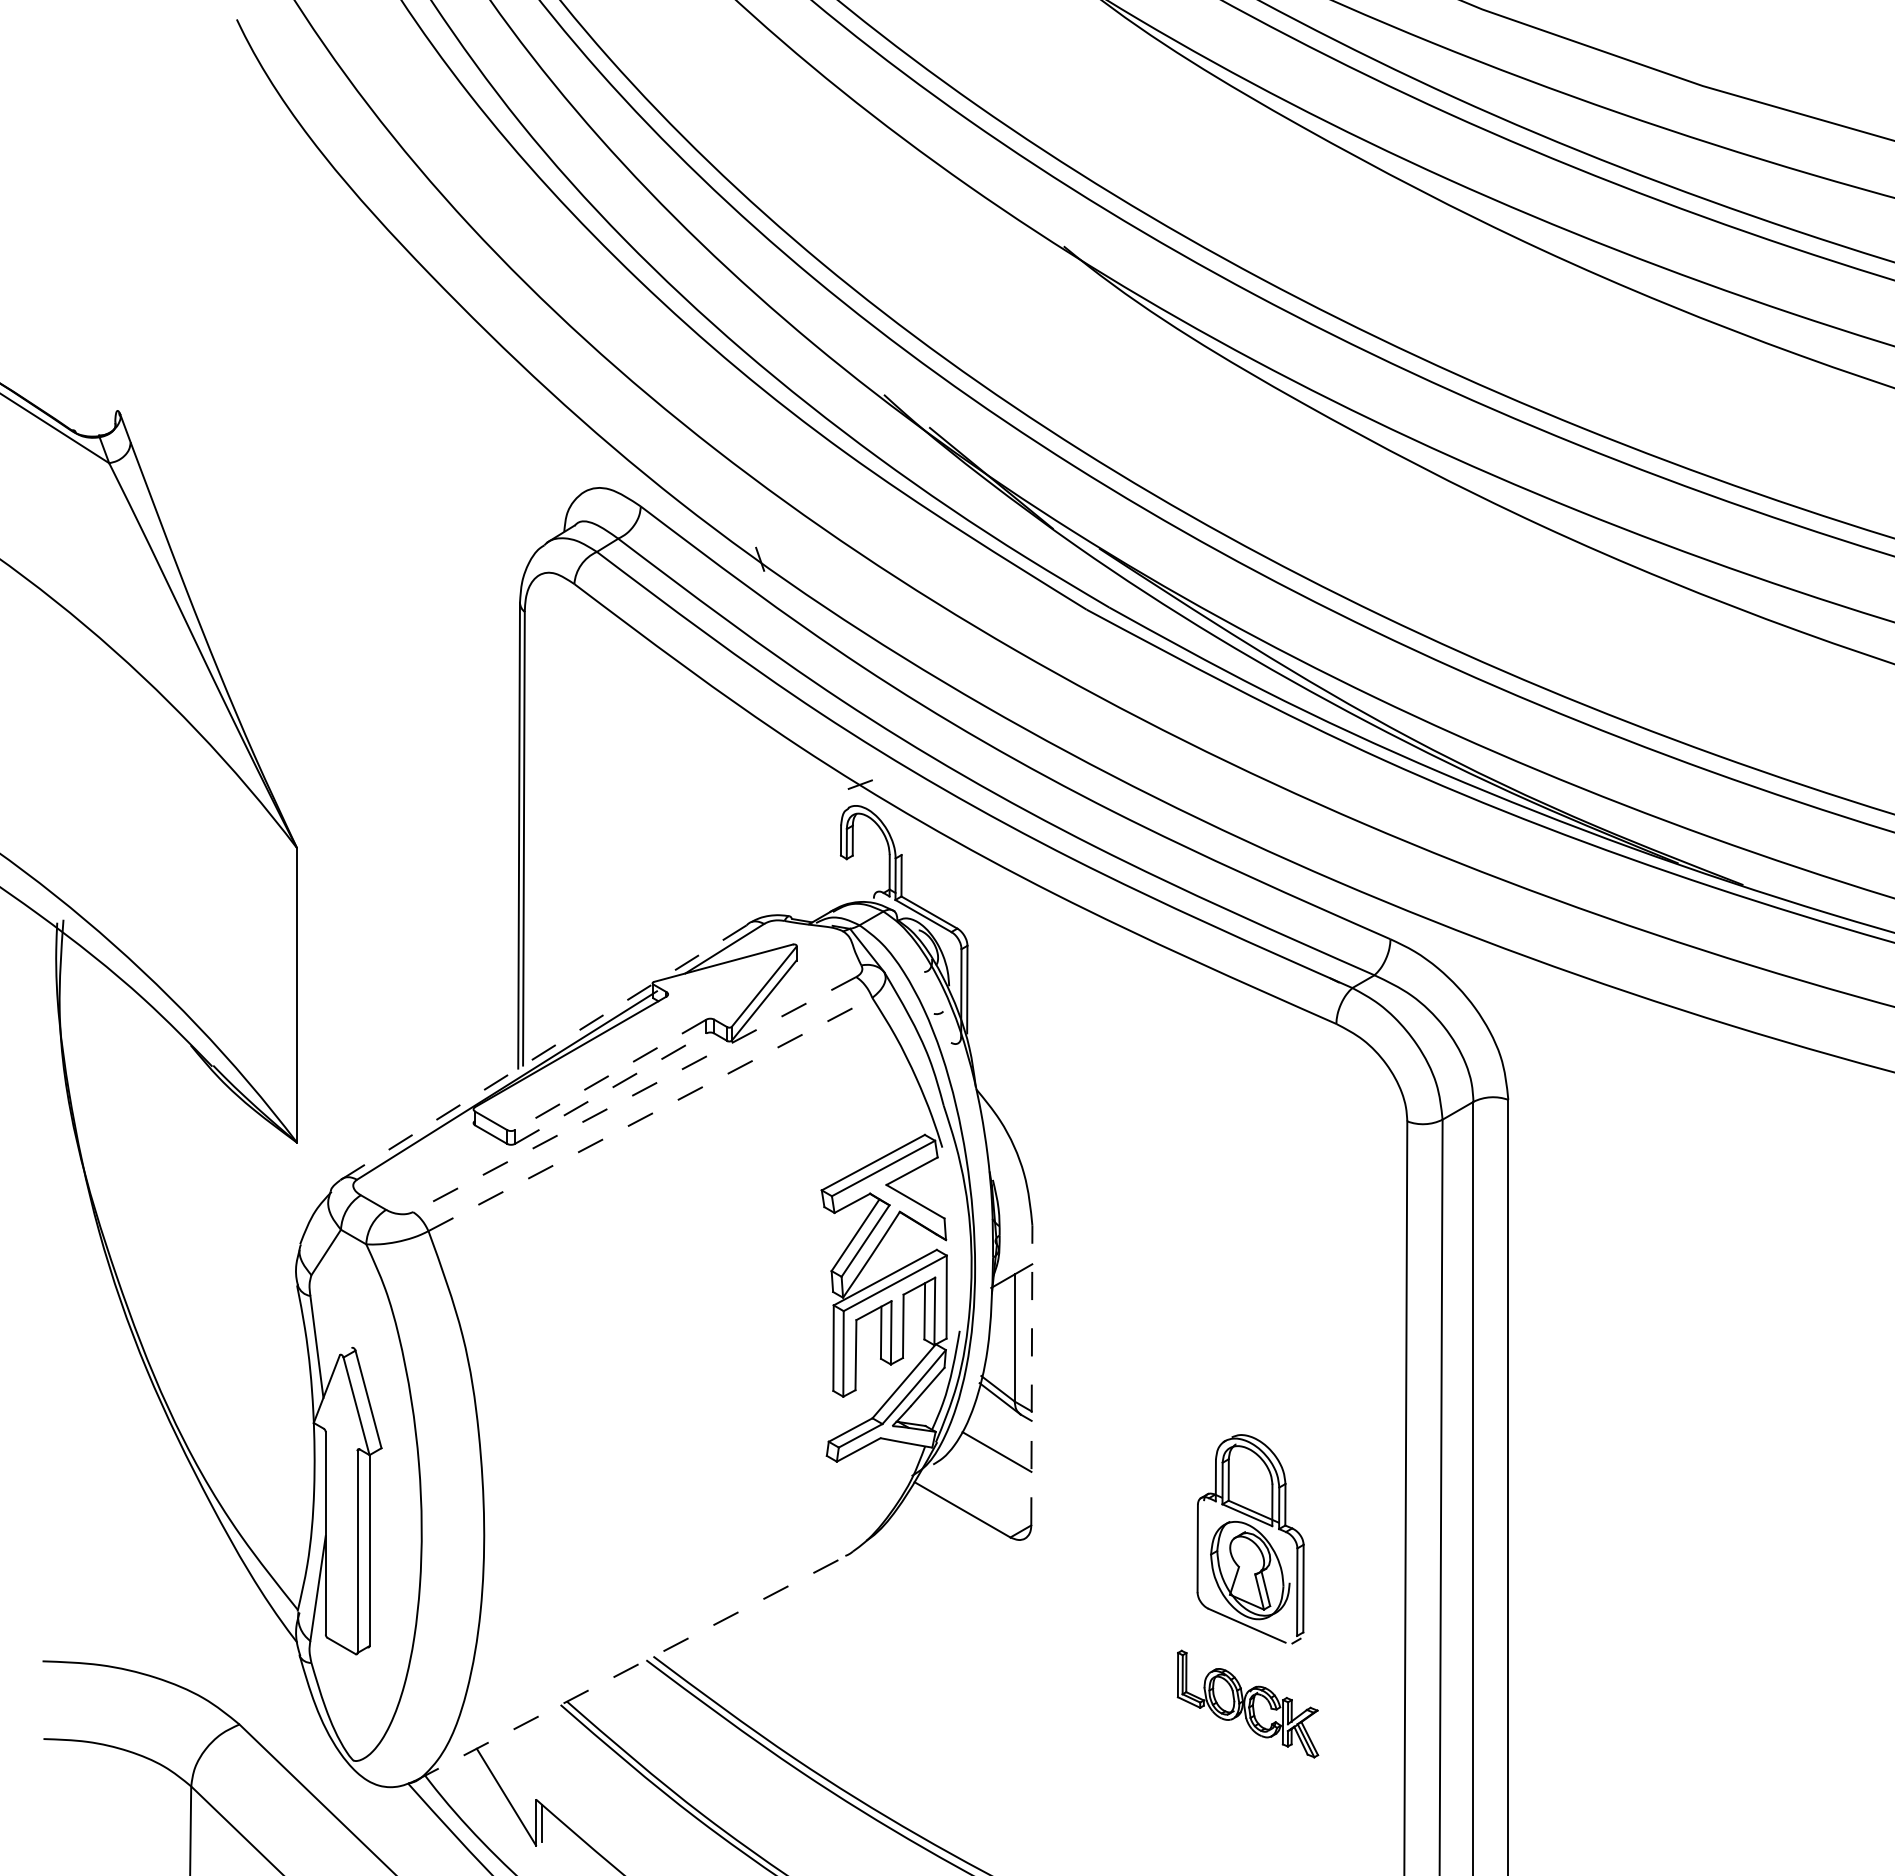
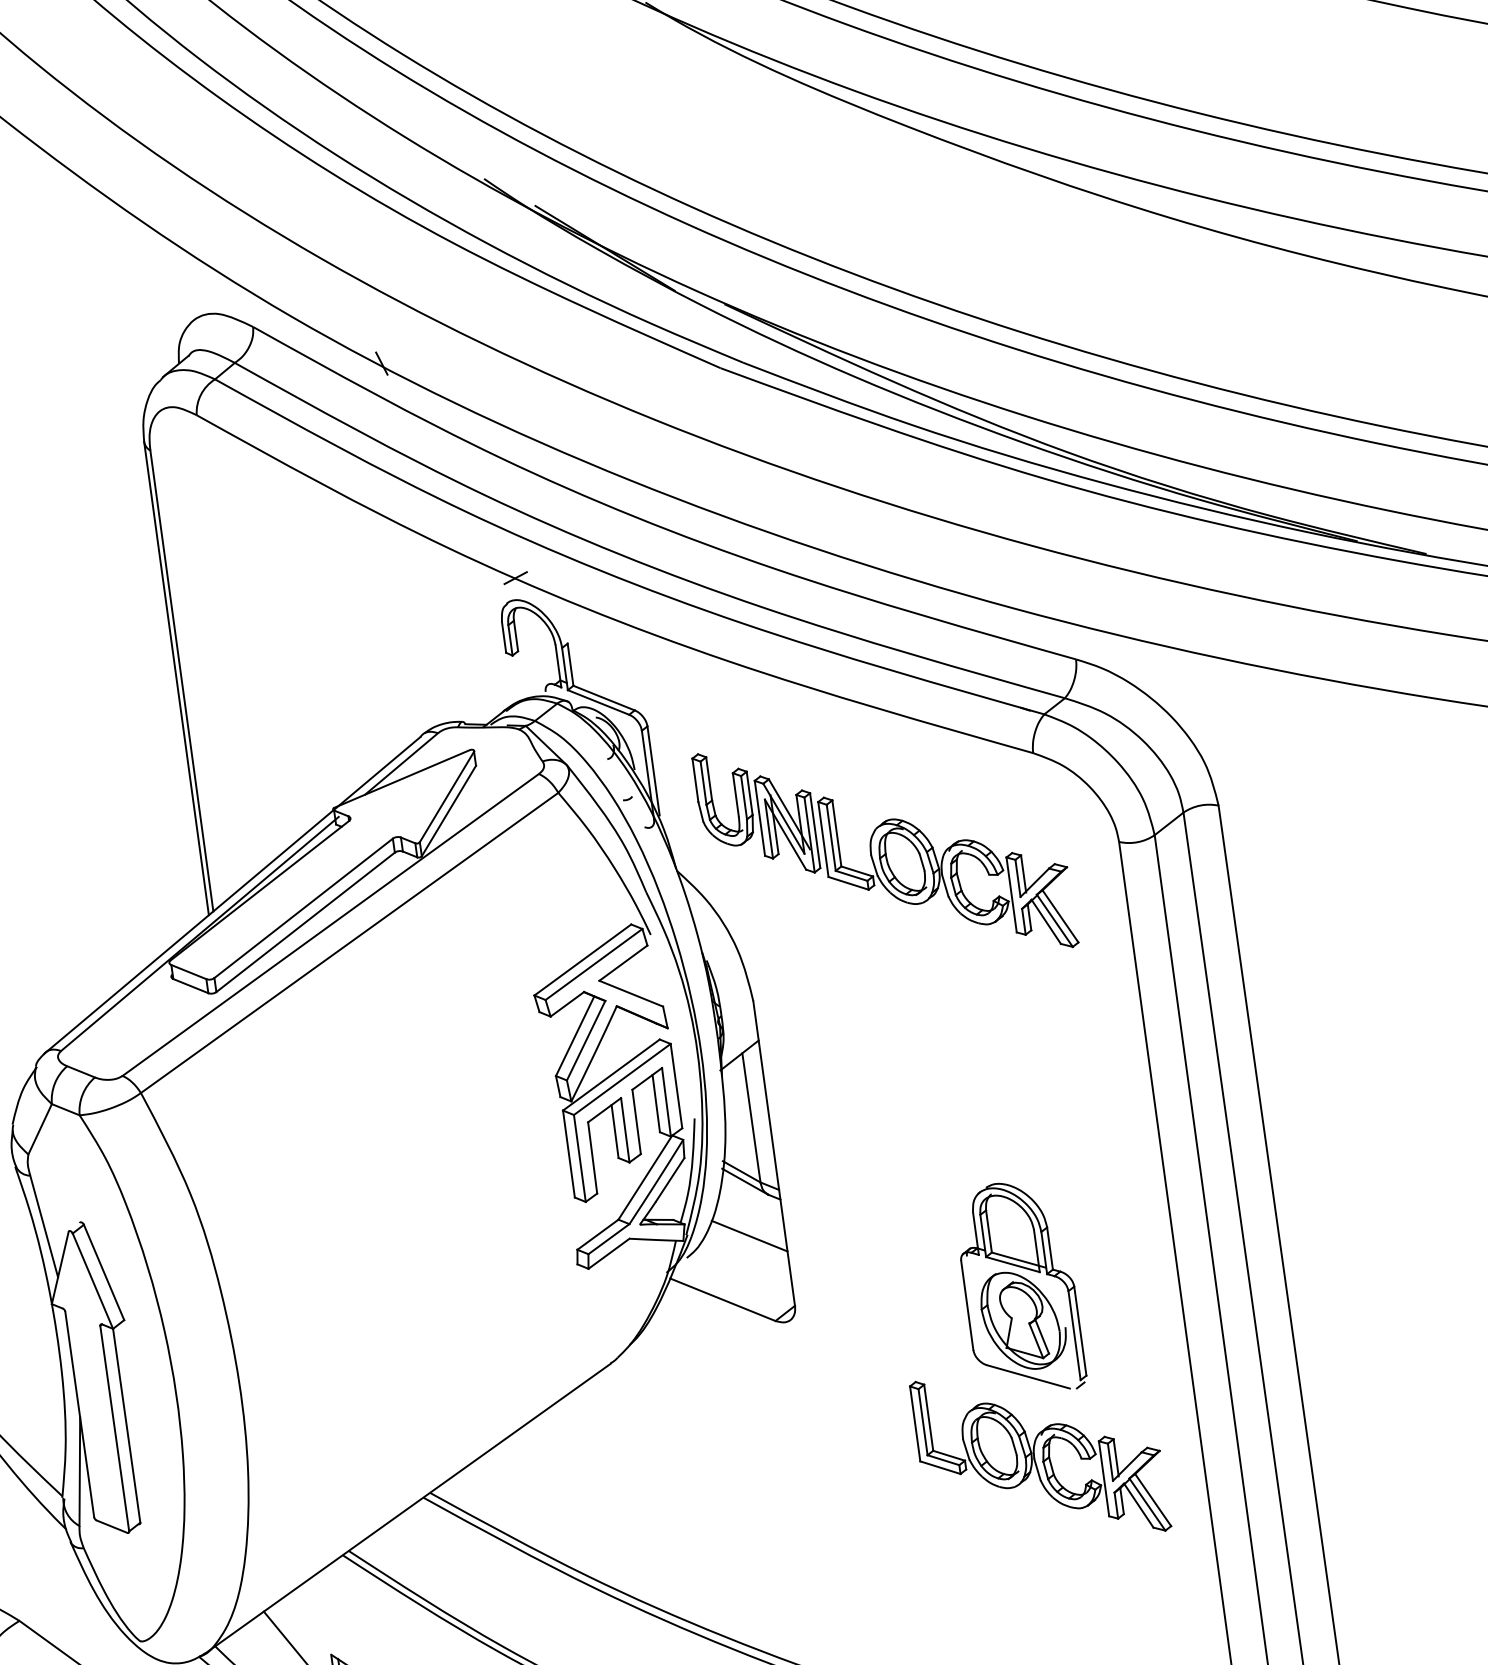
line: (543, 1052) -> (232, 895), dashed -> solid
line: (610, 1075) -> (303, 909), dashed -> solid
line: (611, 1088) -> (306, 922), dashed -> solid
line: (634, 1094) -> (330, 924), dashed -> solid
part: (1180, 1097) -> (885, 850), added
line: (650, 1114) -> (349, 942), dashed -> solid
line: (1031, 1375) -> (773, 1153), dashed -> solid
line: (629, 1668) -> (407, 1508), dashed -> solid
part: (1247, 1703) -> (1039, 1455), size x1.67

